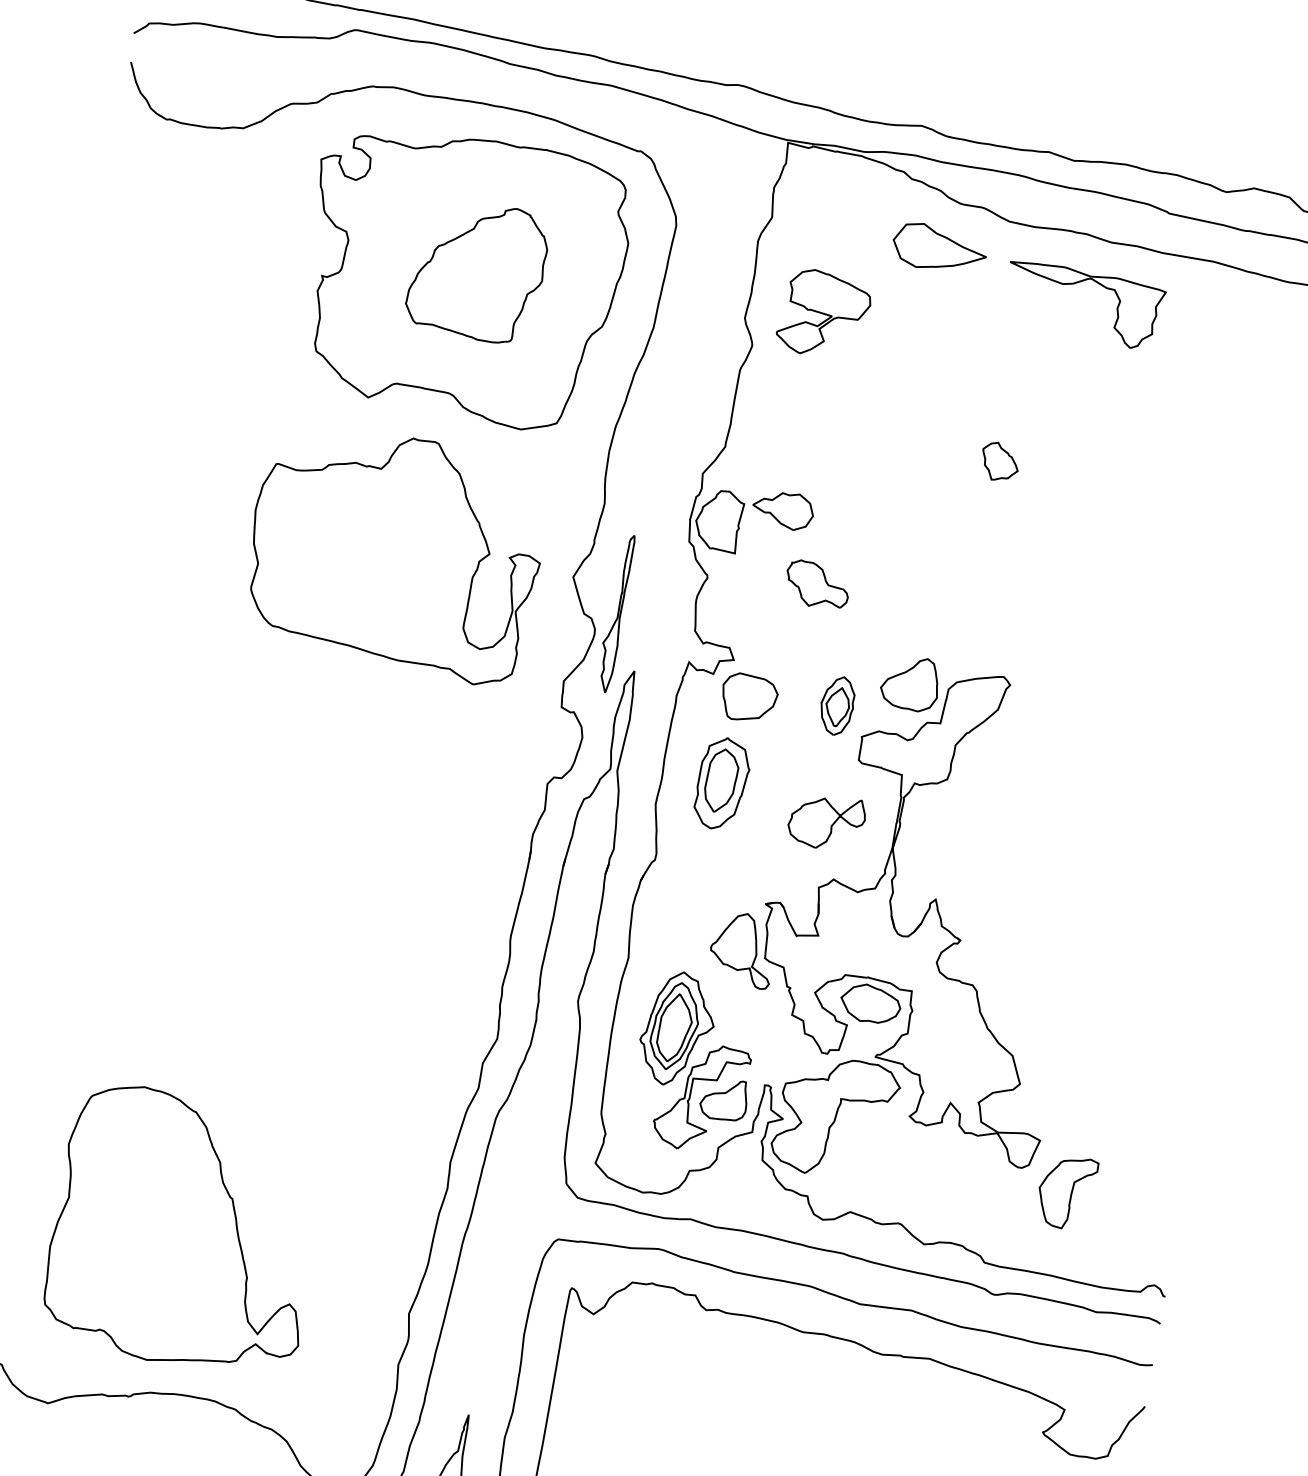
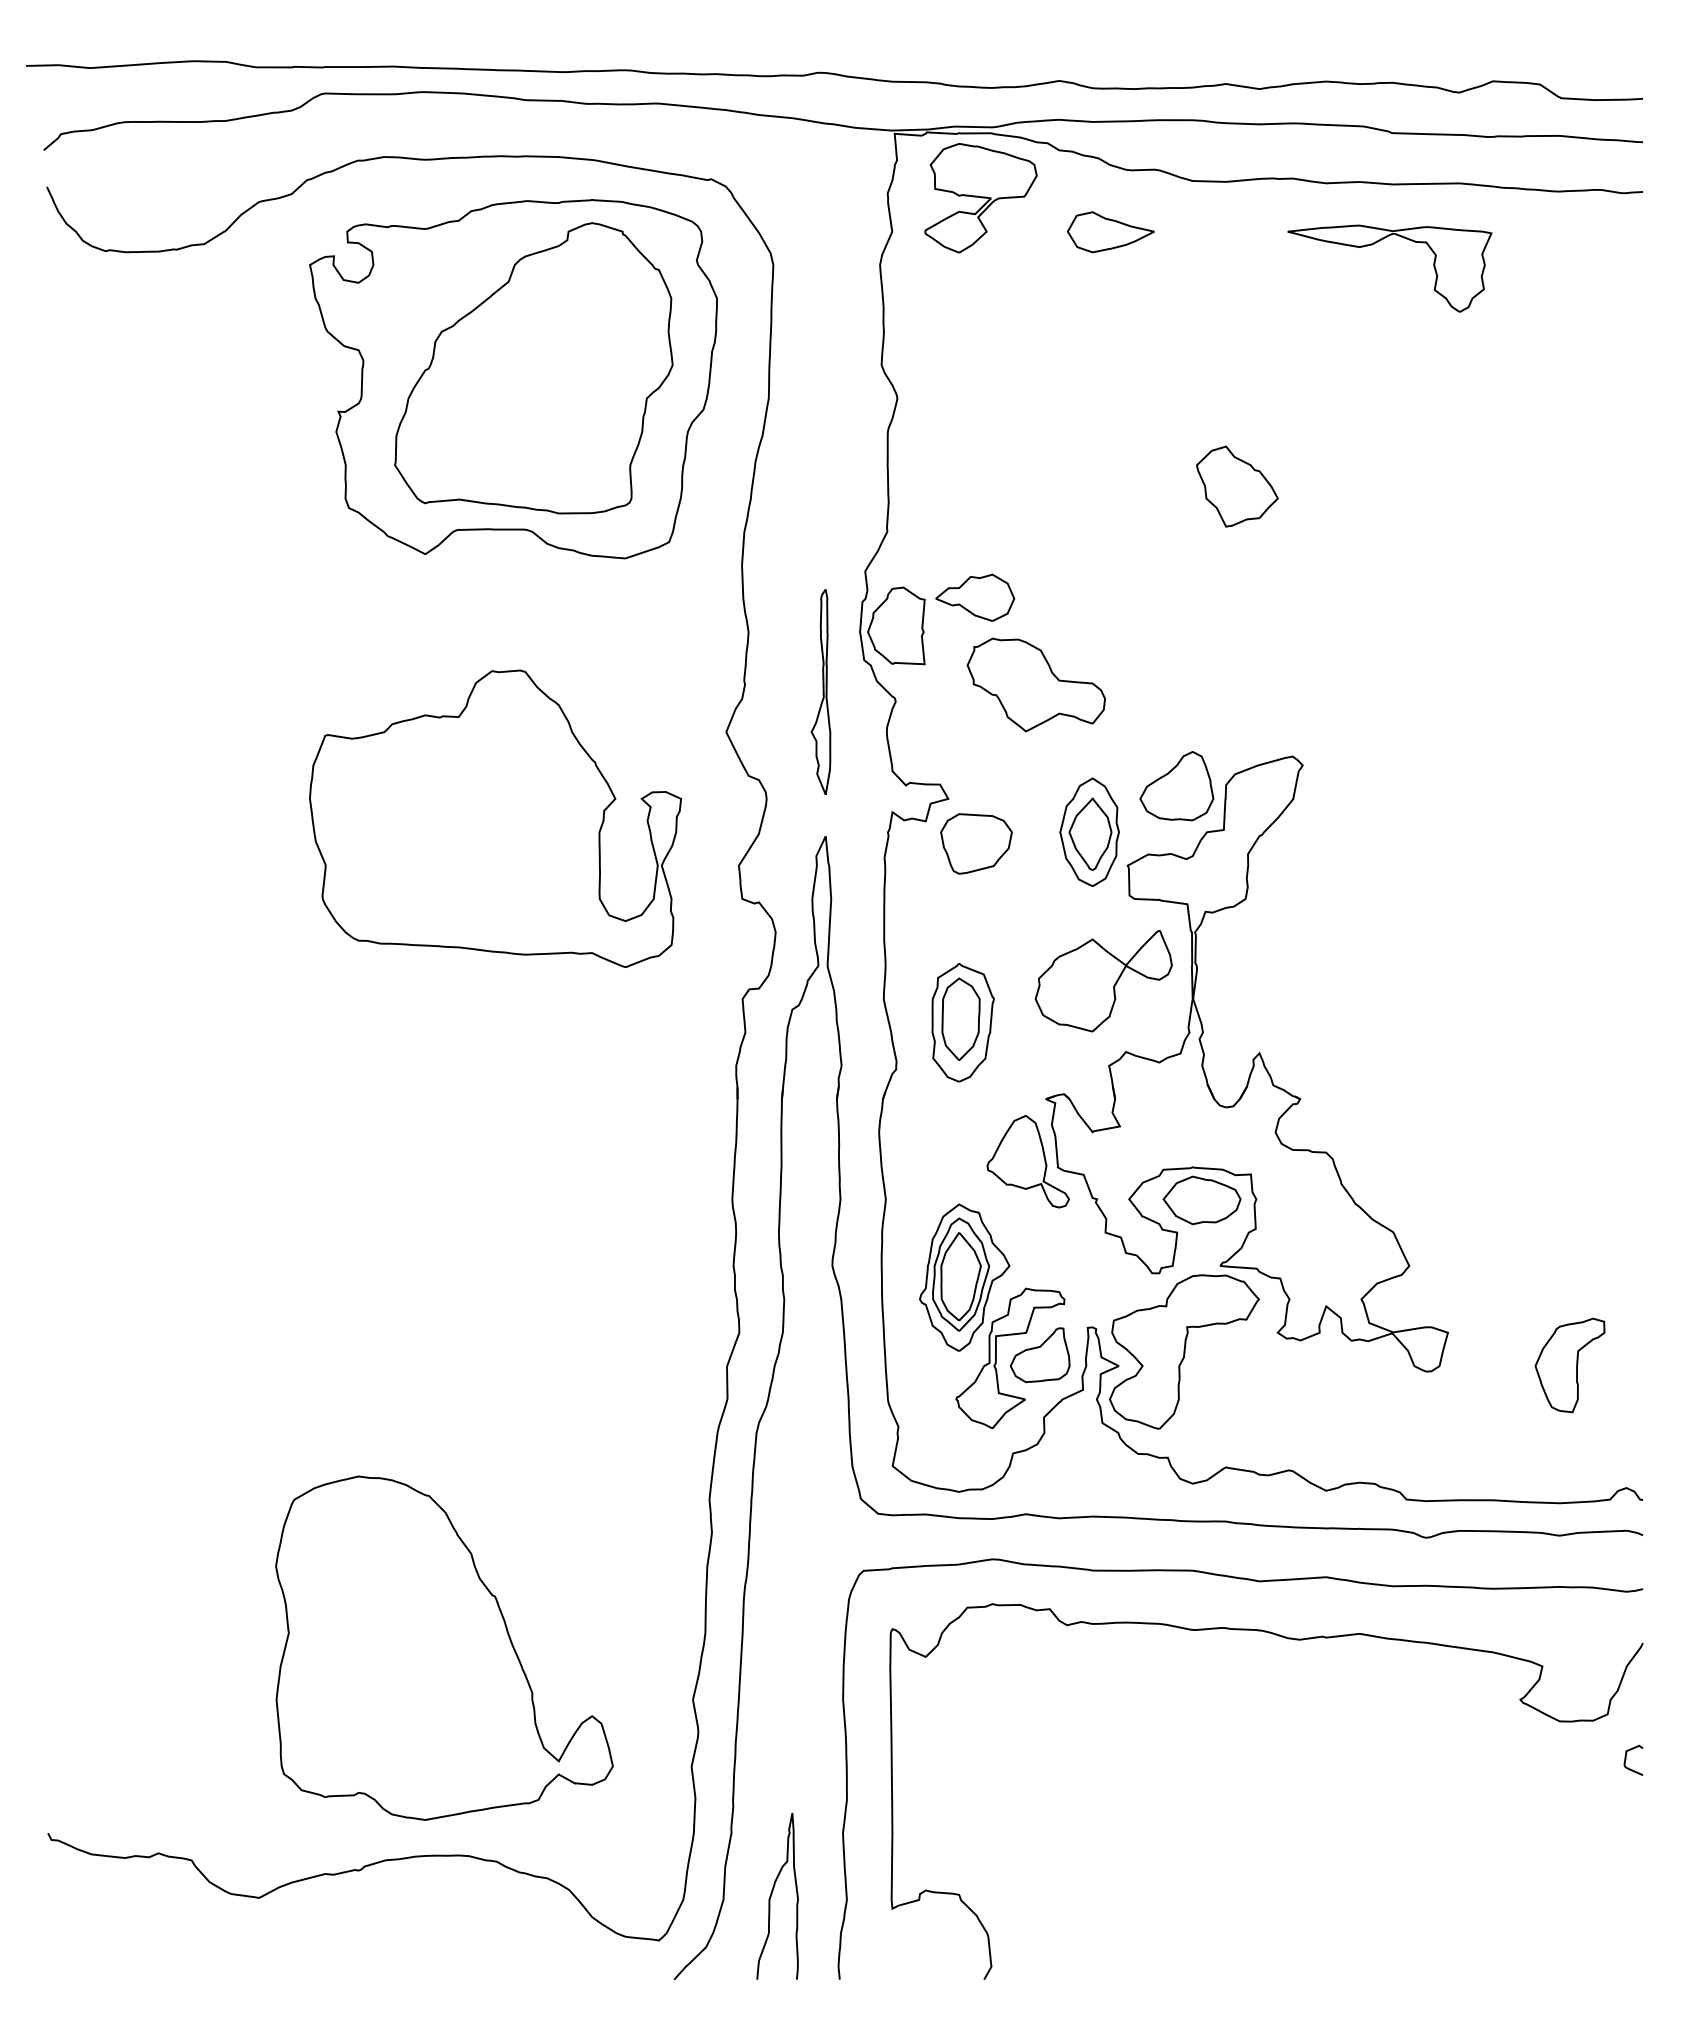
part: (939, 249) -> (1110, 232), size x0.71
part: (477, 270) -> (533, 368), size x1.67
part: (1076, 283) -> (1376, 243), moved
part: (823, 314) -> (980, 198), moved
part: (1000, 462) -> (1237, 486), size x1.67
part: (394, 551) -> (495, 818), moved
part: (817, 584) -> (1035, 684), size x1.67
part: (615, 613) -> (820, 691), moved
part: (837, 705) -> (1089, 831), size x1.43
part: (721, 783) -> (962, 1022), moved
part: (826, 822) -> (1103, 981), size x1.43
part: (1065, 1192) -> (1569, 1365), moved
part: (186, 1230) -> (444, 1647), moved

